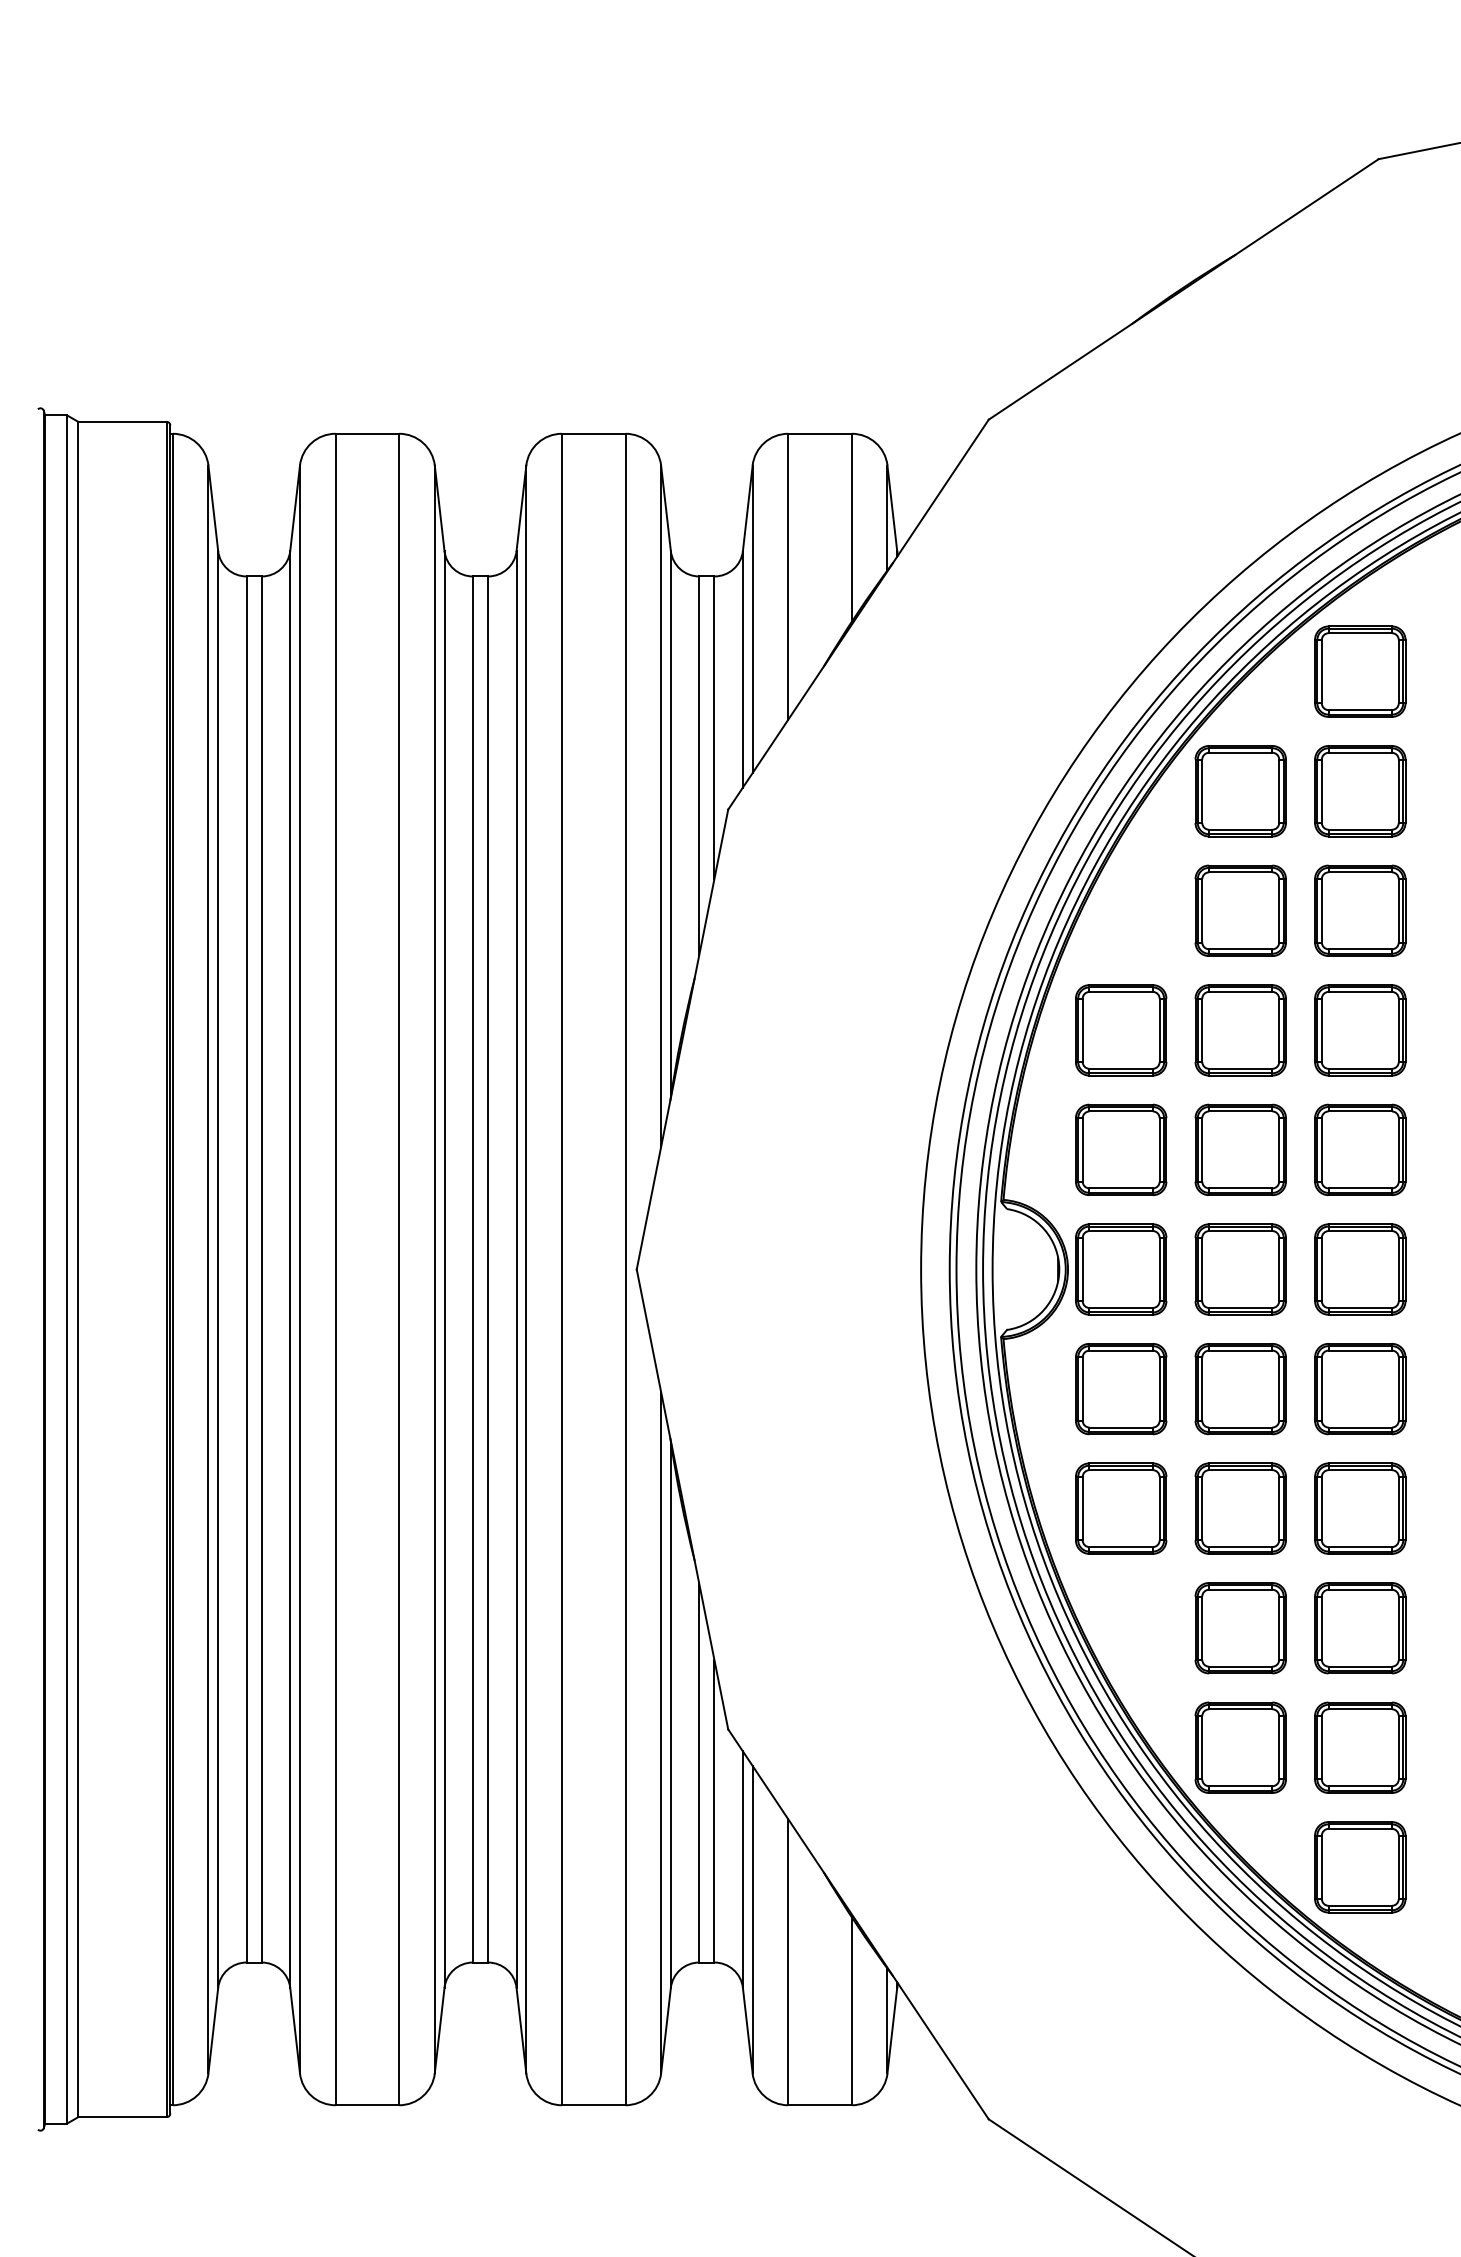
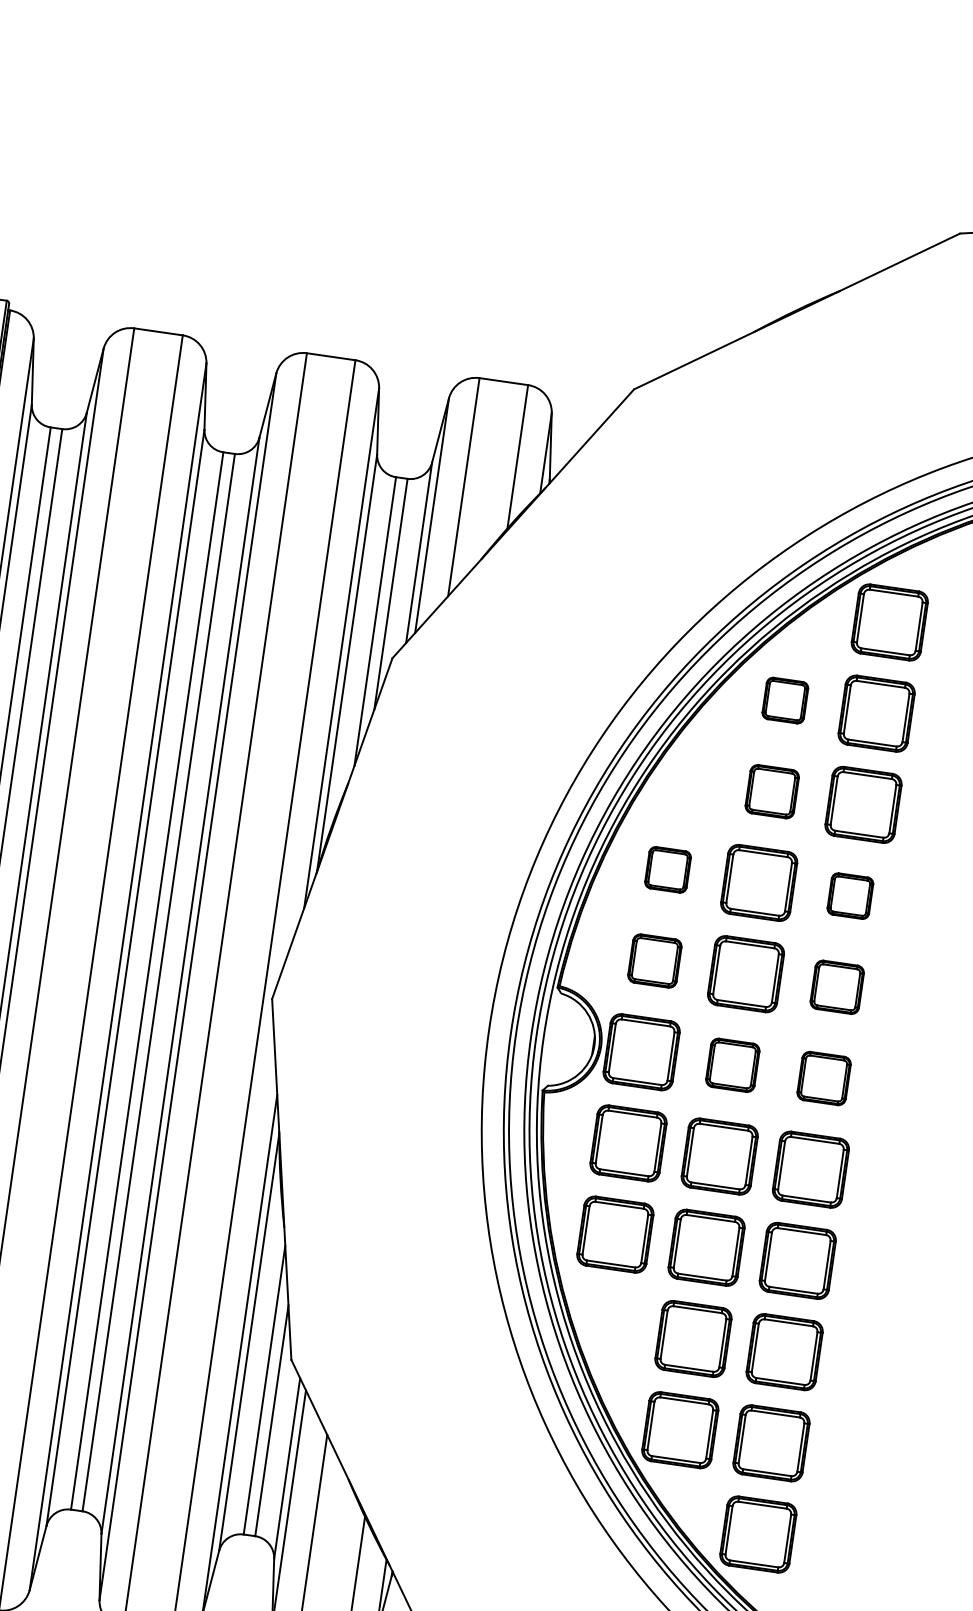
part: (1240, 791) -> (785, 700), size x0.6
part: (1240, 910) -> (772, 791), size x0.7
part: (1121, 1030) -> (668, 869), size x0.6
part: (1360, 1030) -> (850, 896), size x0.6
part: (1121, 1149) -> (655, 960), size x0.7
part: (1360, 1149) -> (837, 987), size x0.7
part: (1240, 1269) -> (732, 1065), size x0.7
part: (1360, 1269) -> (824, 1078), size x0.7

